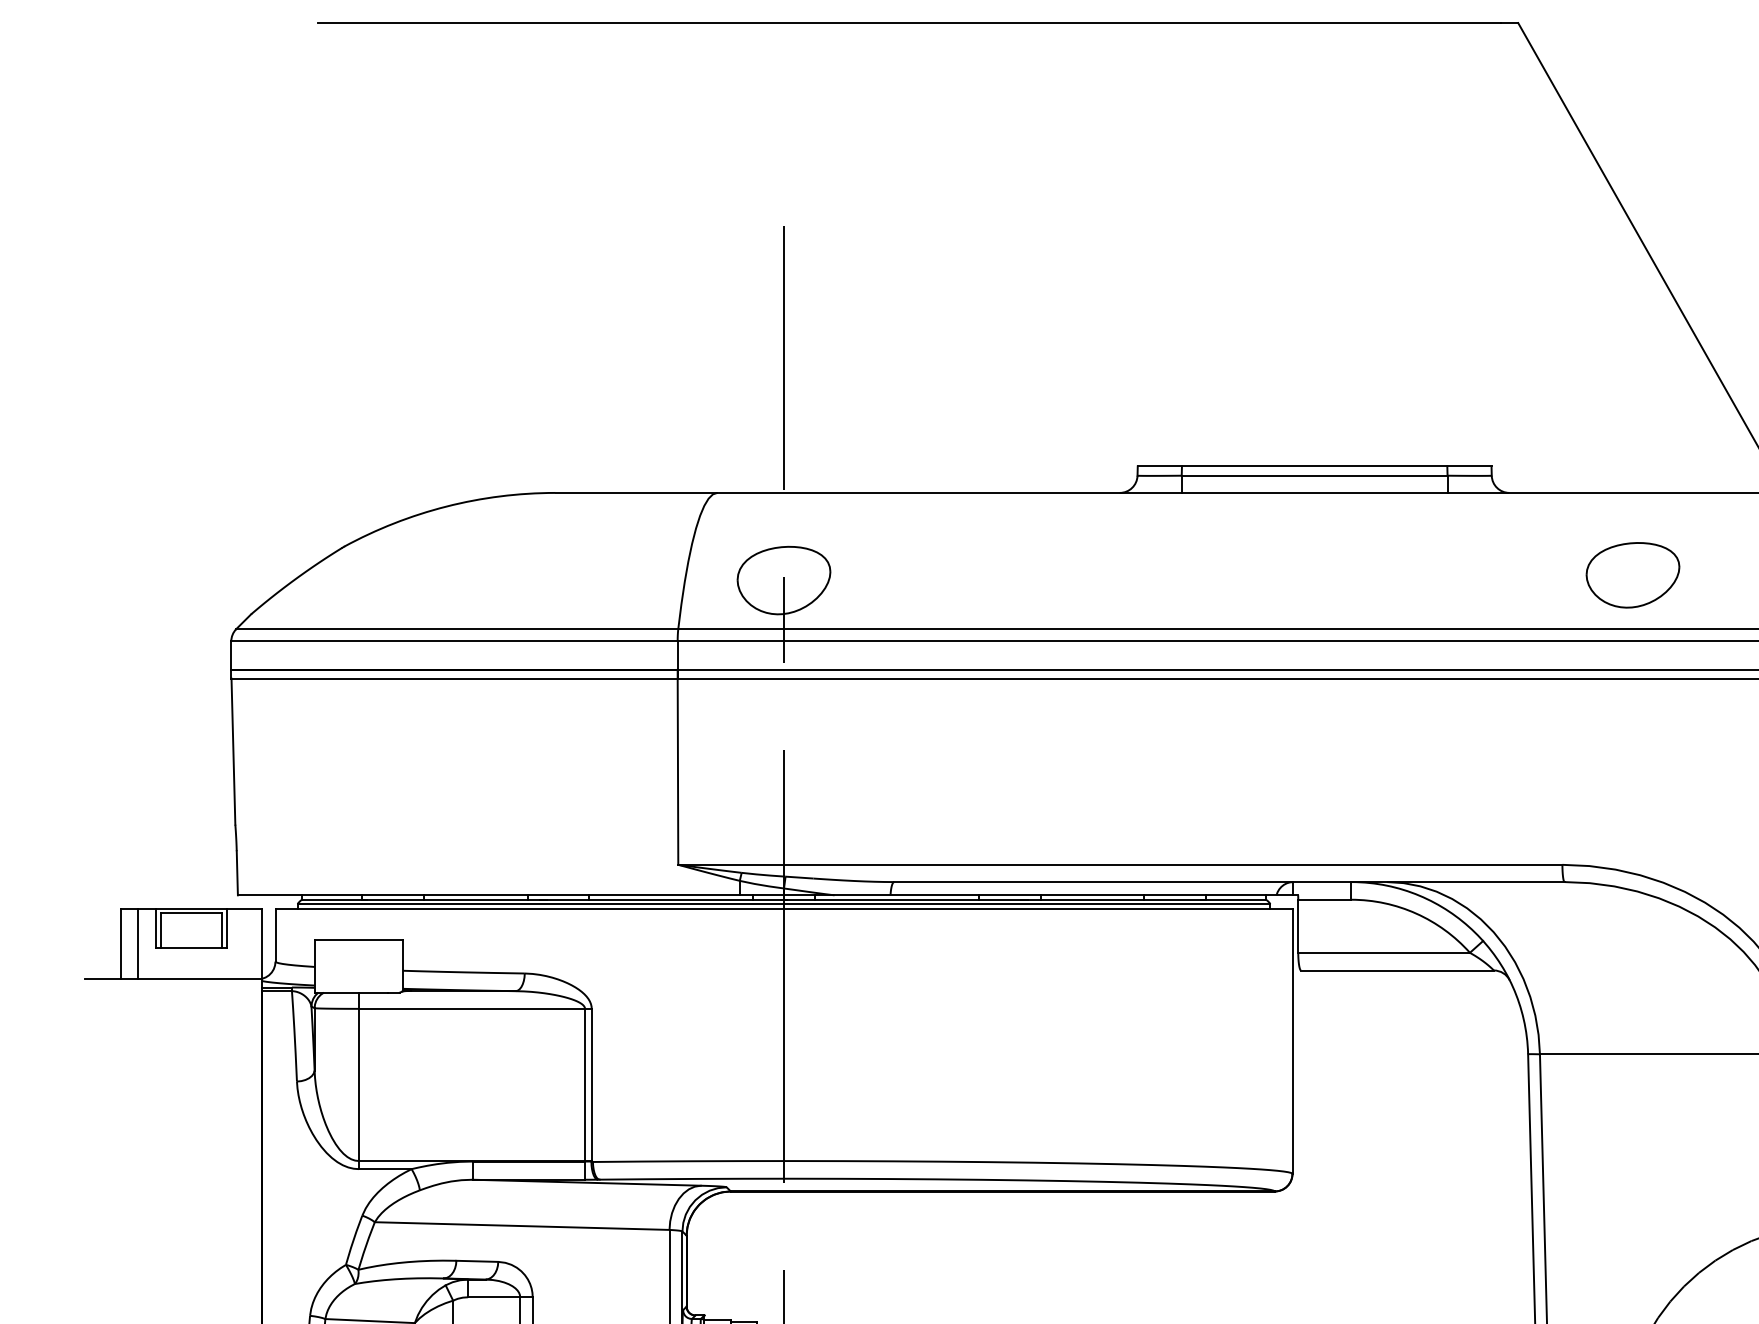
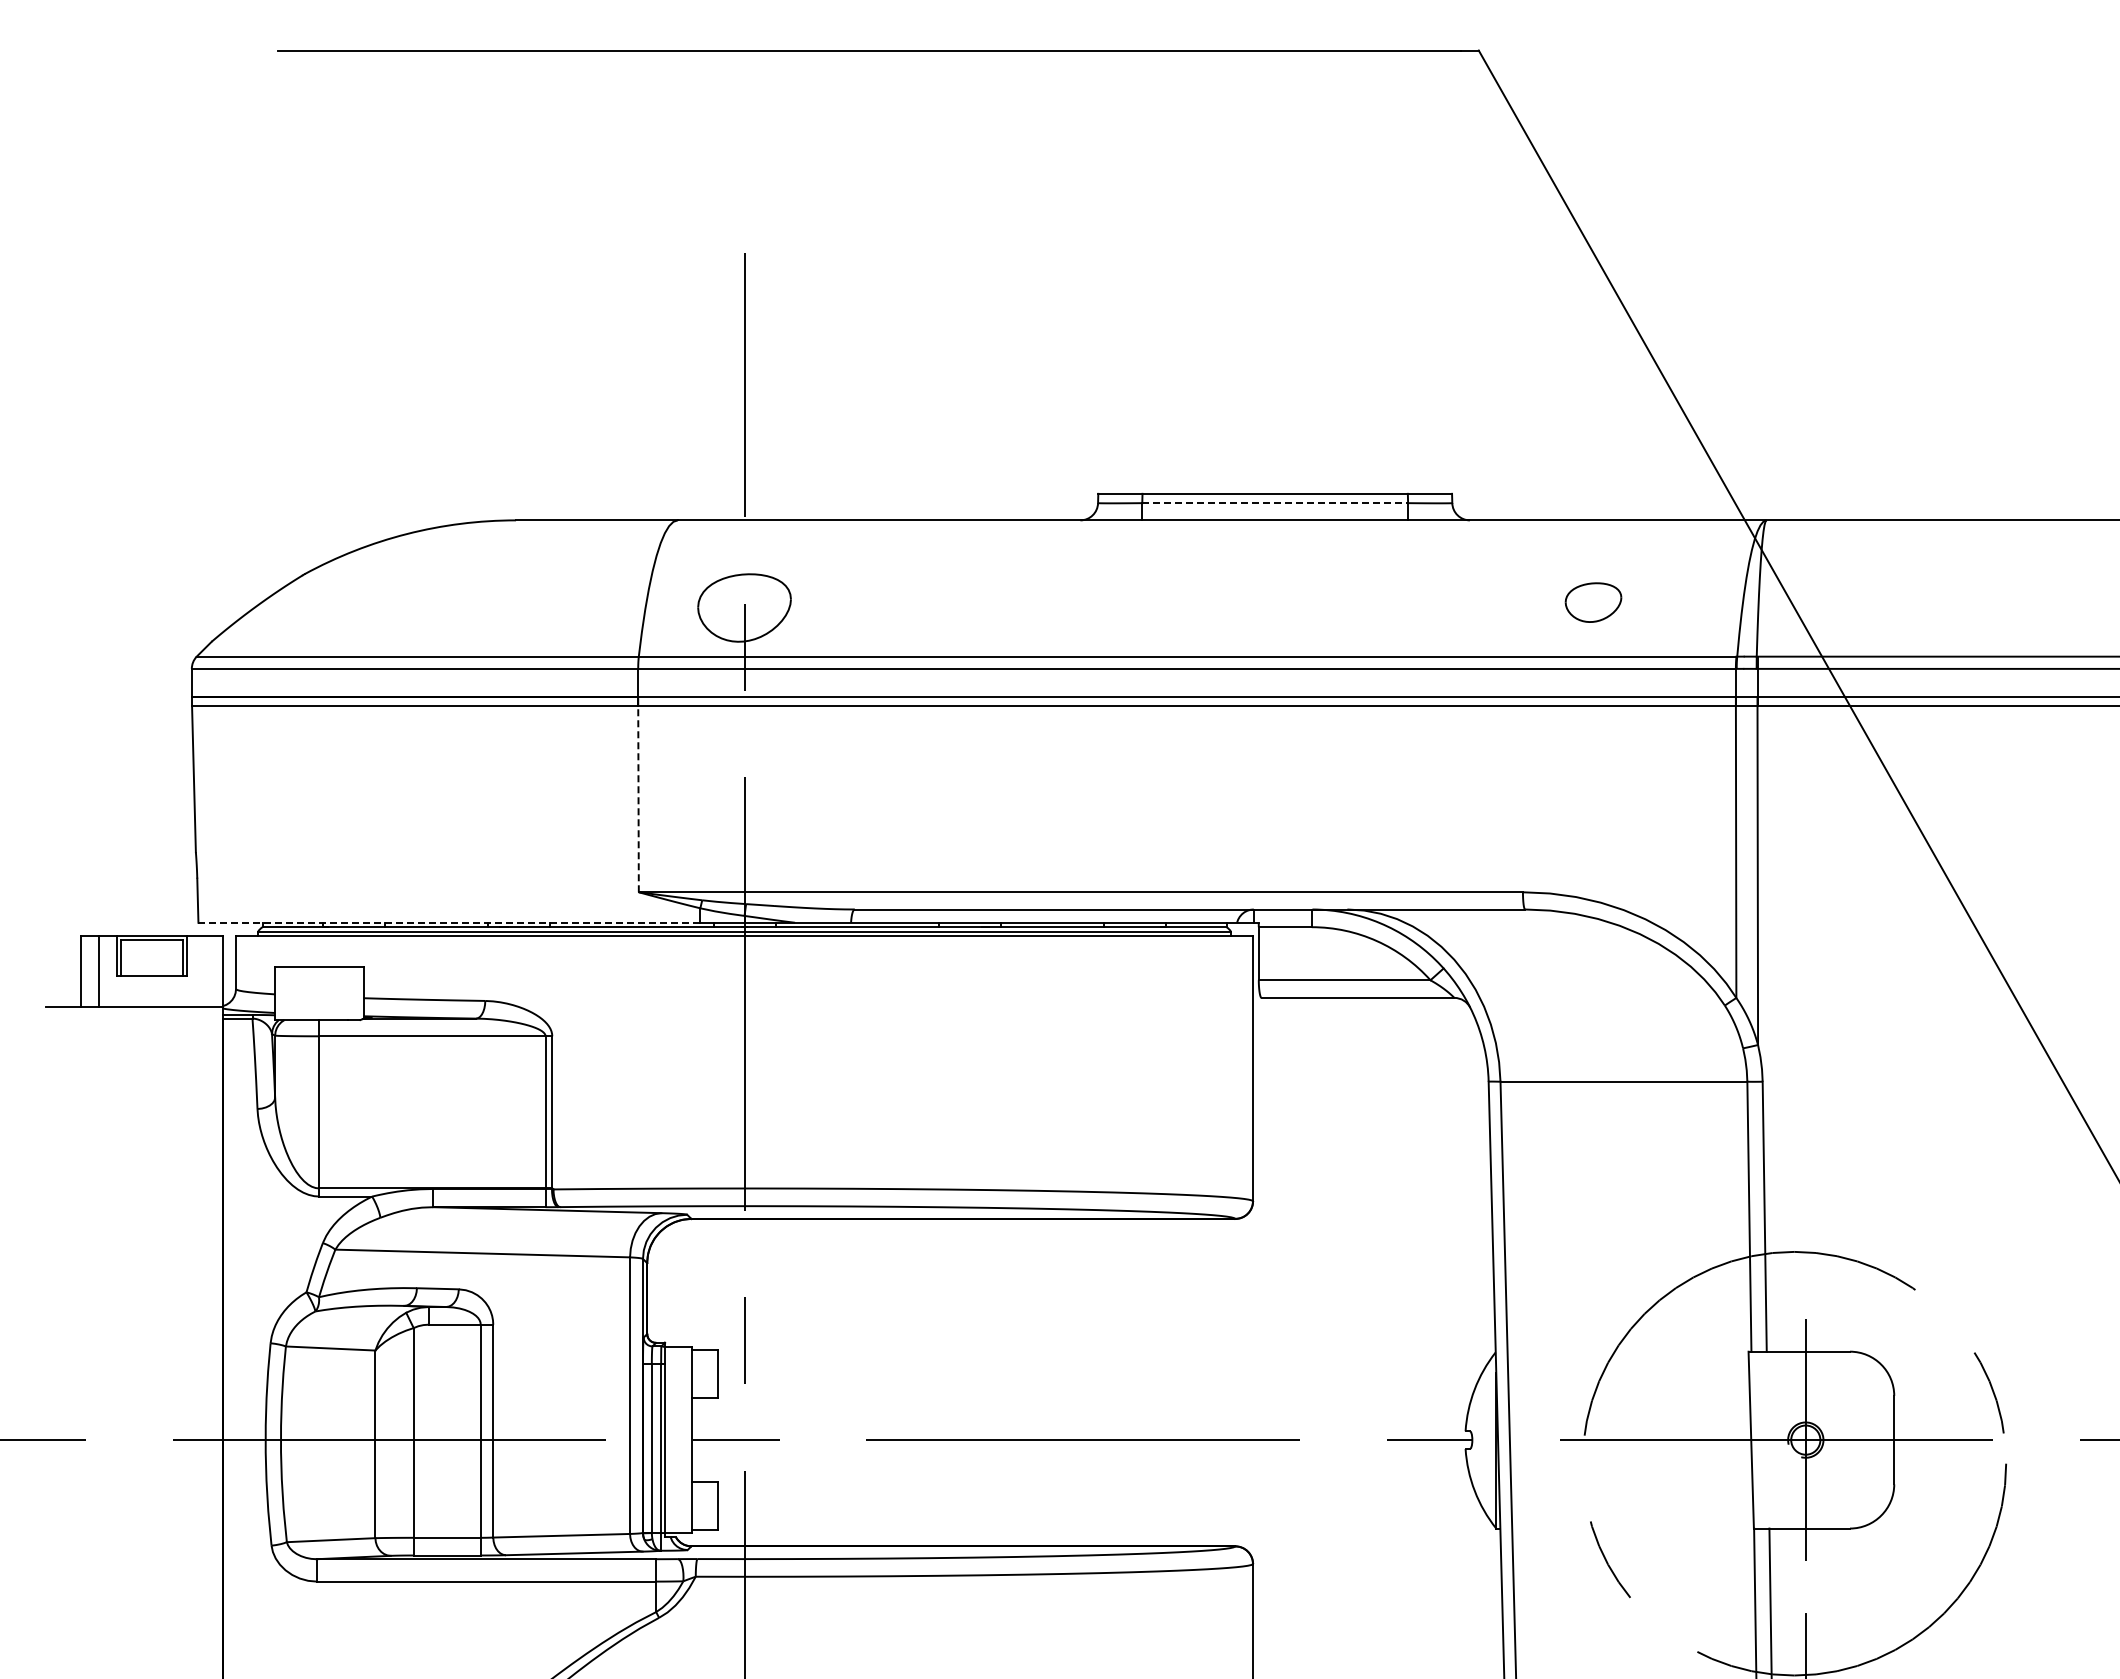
line: (1314, 476) -> (1275, 503), solid -> dashed
part: (1632, 575) -> (1593, 602), size x0.6
line: (677, 767) -> (638, 794), solid -> dashed
line: (488, 895) -> (449, 922), solid -> dashed

